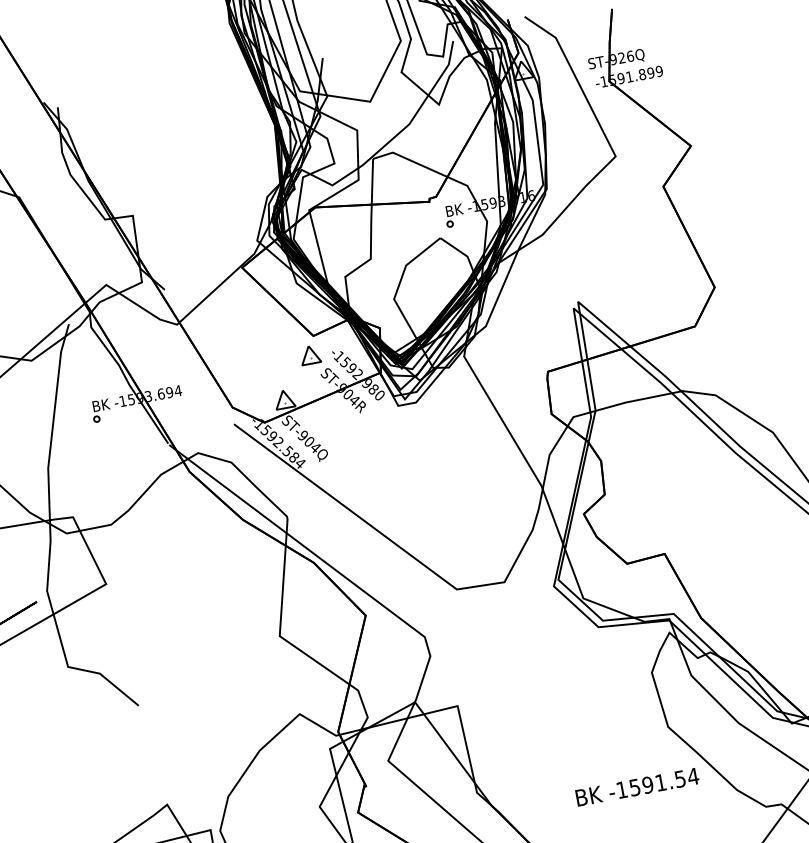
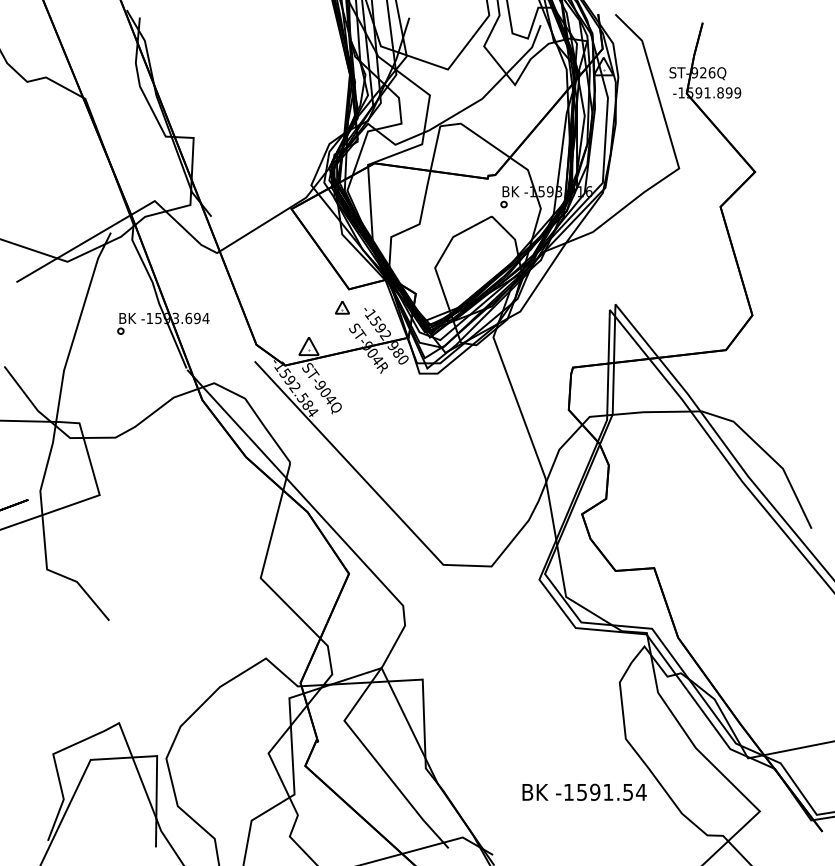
part: (310, 355) -> (342, 307), size x0.7

